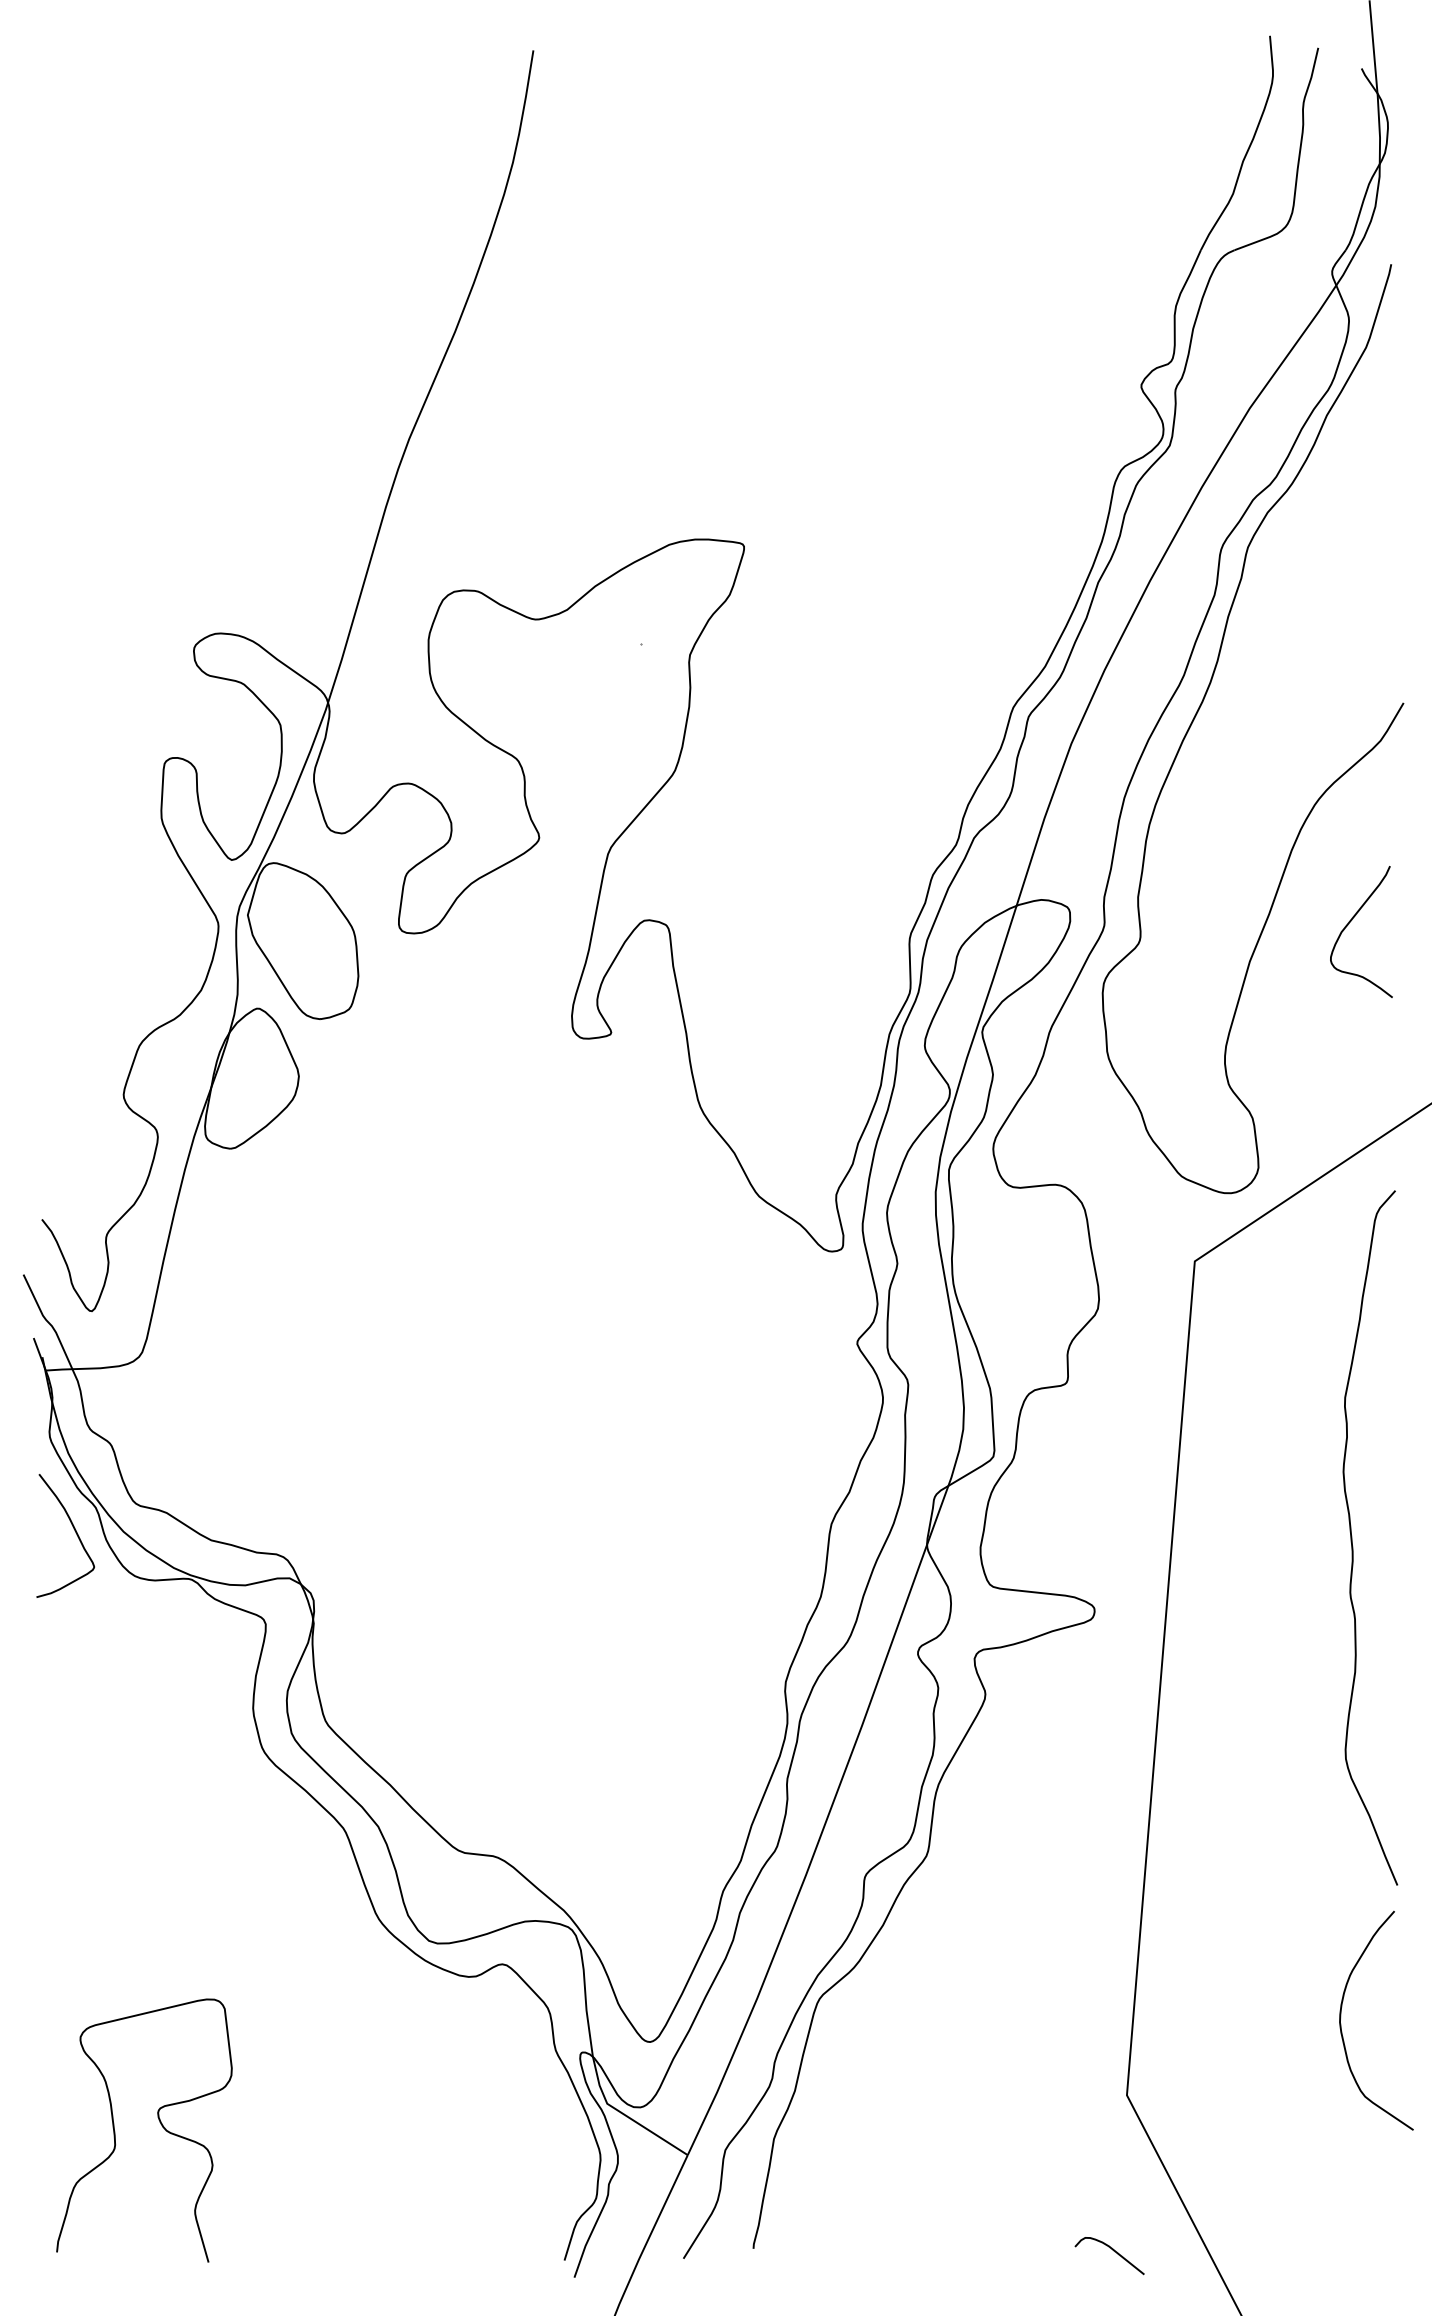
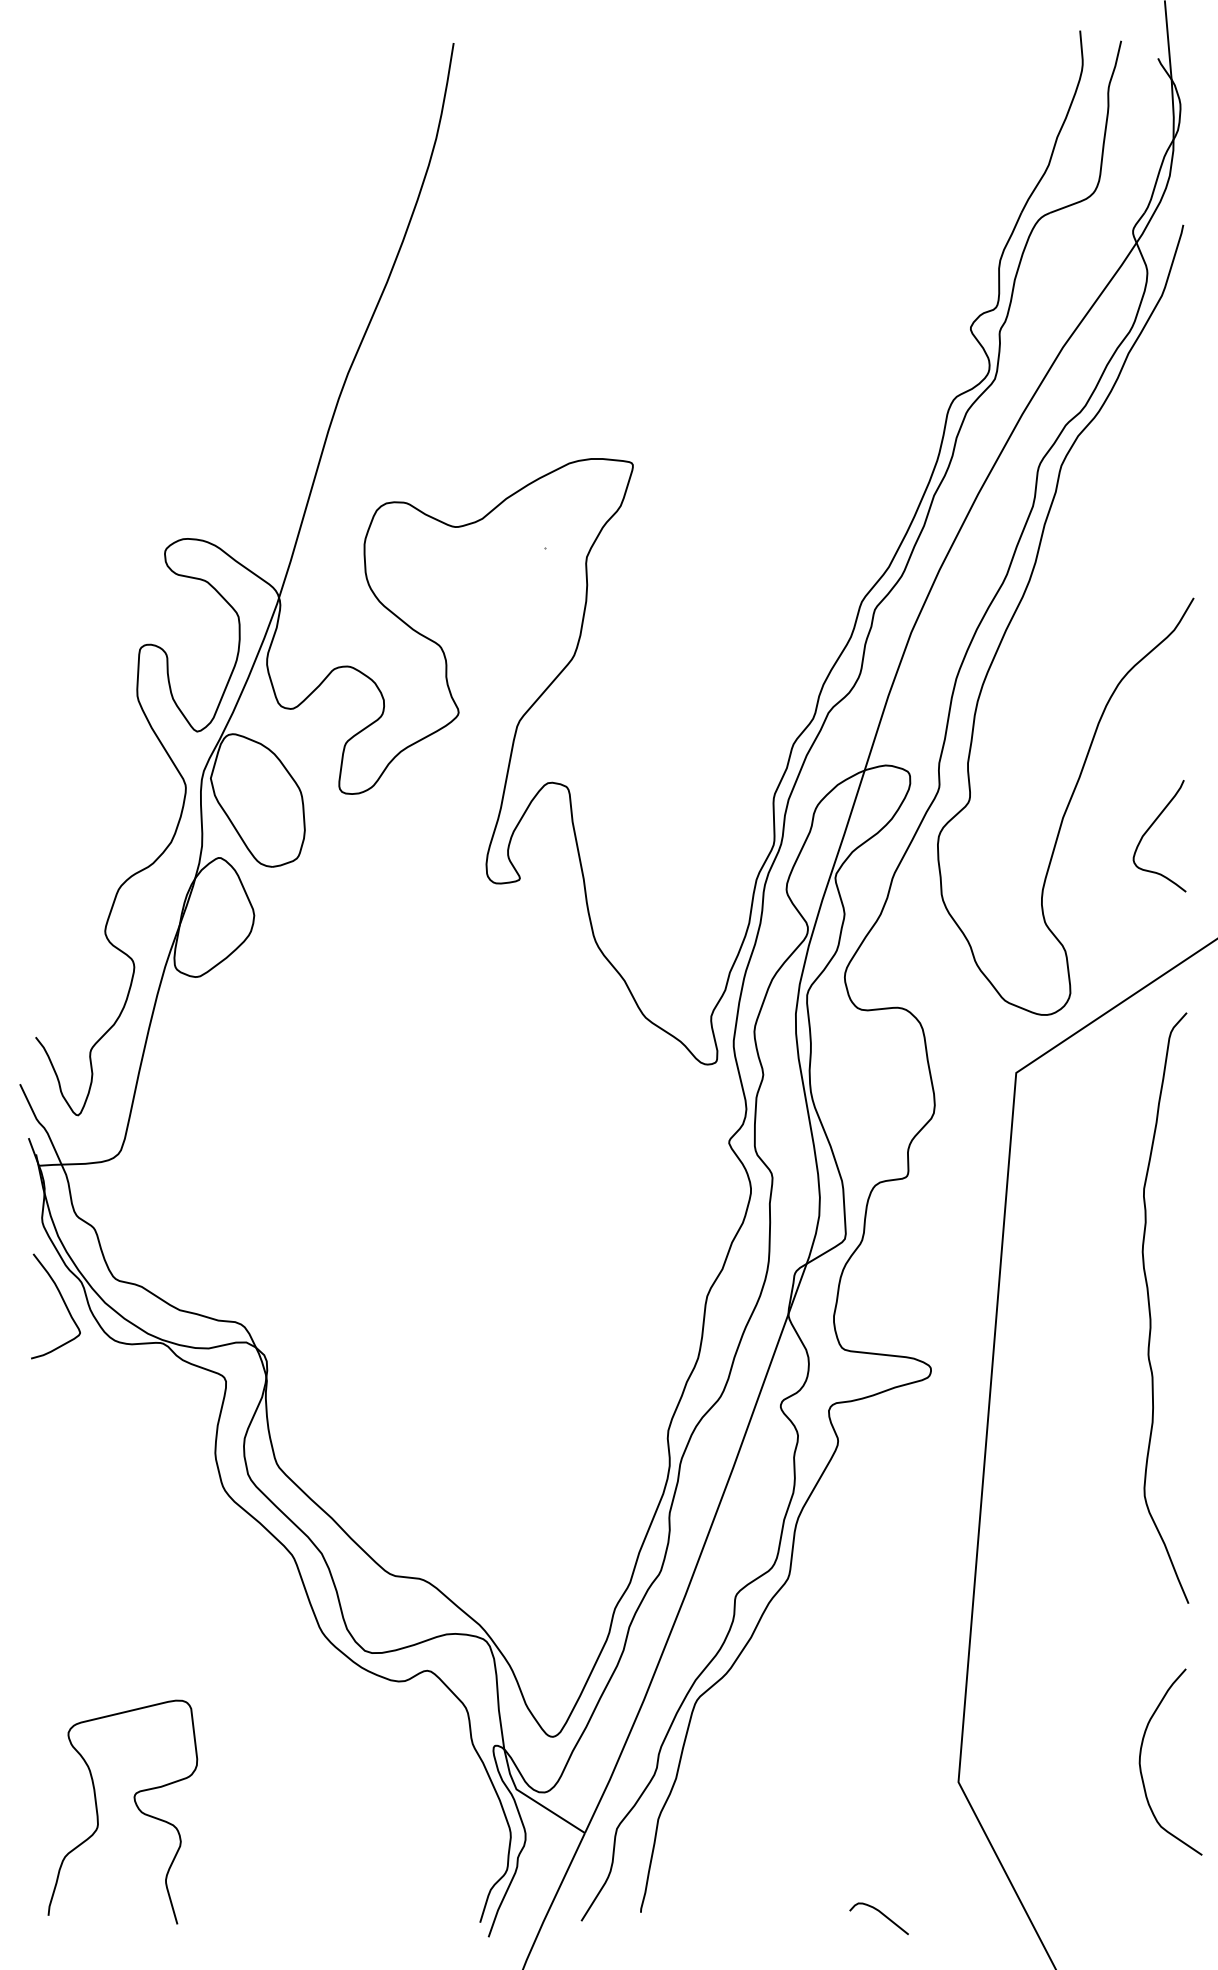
curve: (1351, 921) -> (1151, 827), moved
curve: (1341, 2017) -> (1140, 1759), moved
curve: (1113, 2251) -> (882, 1915), moved

